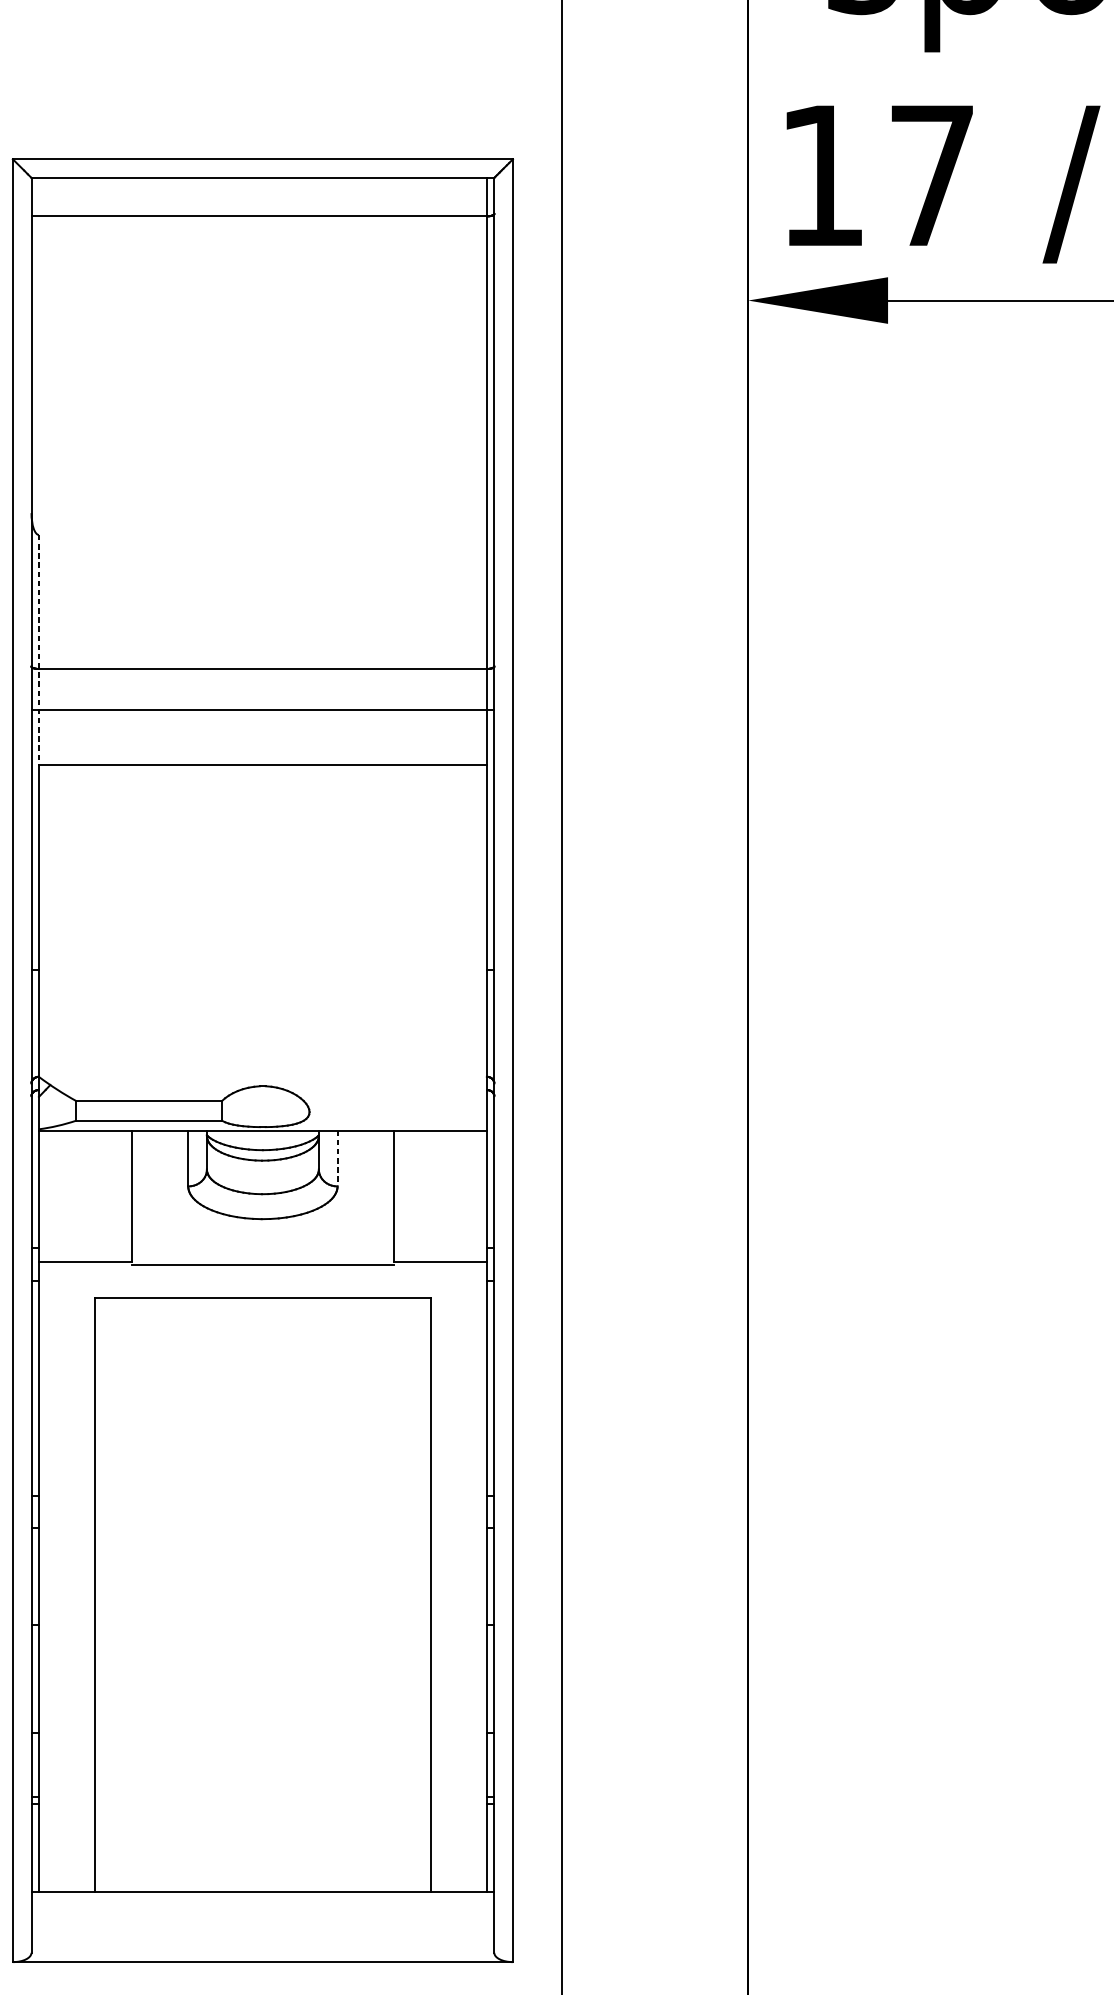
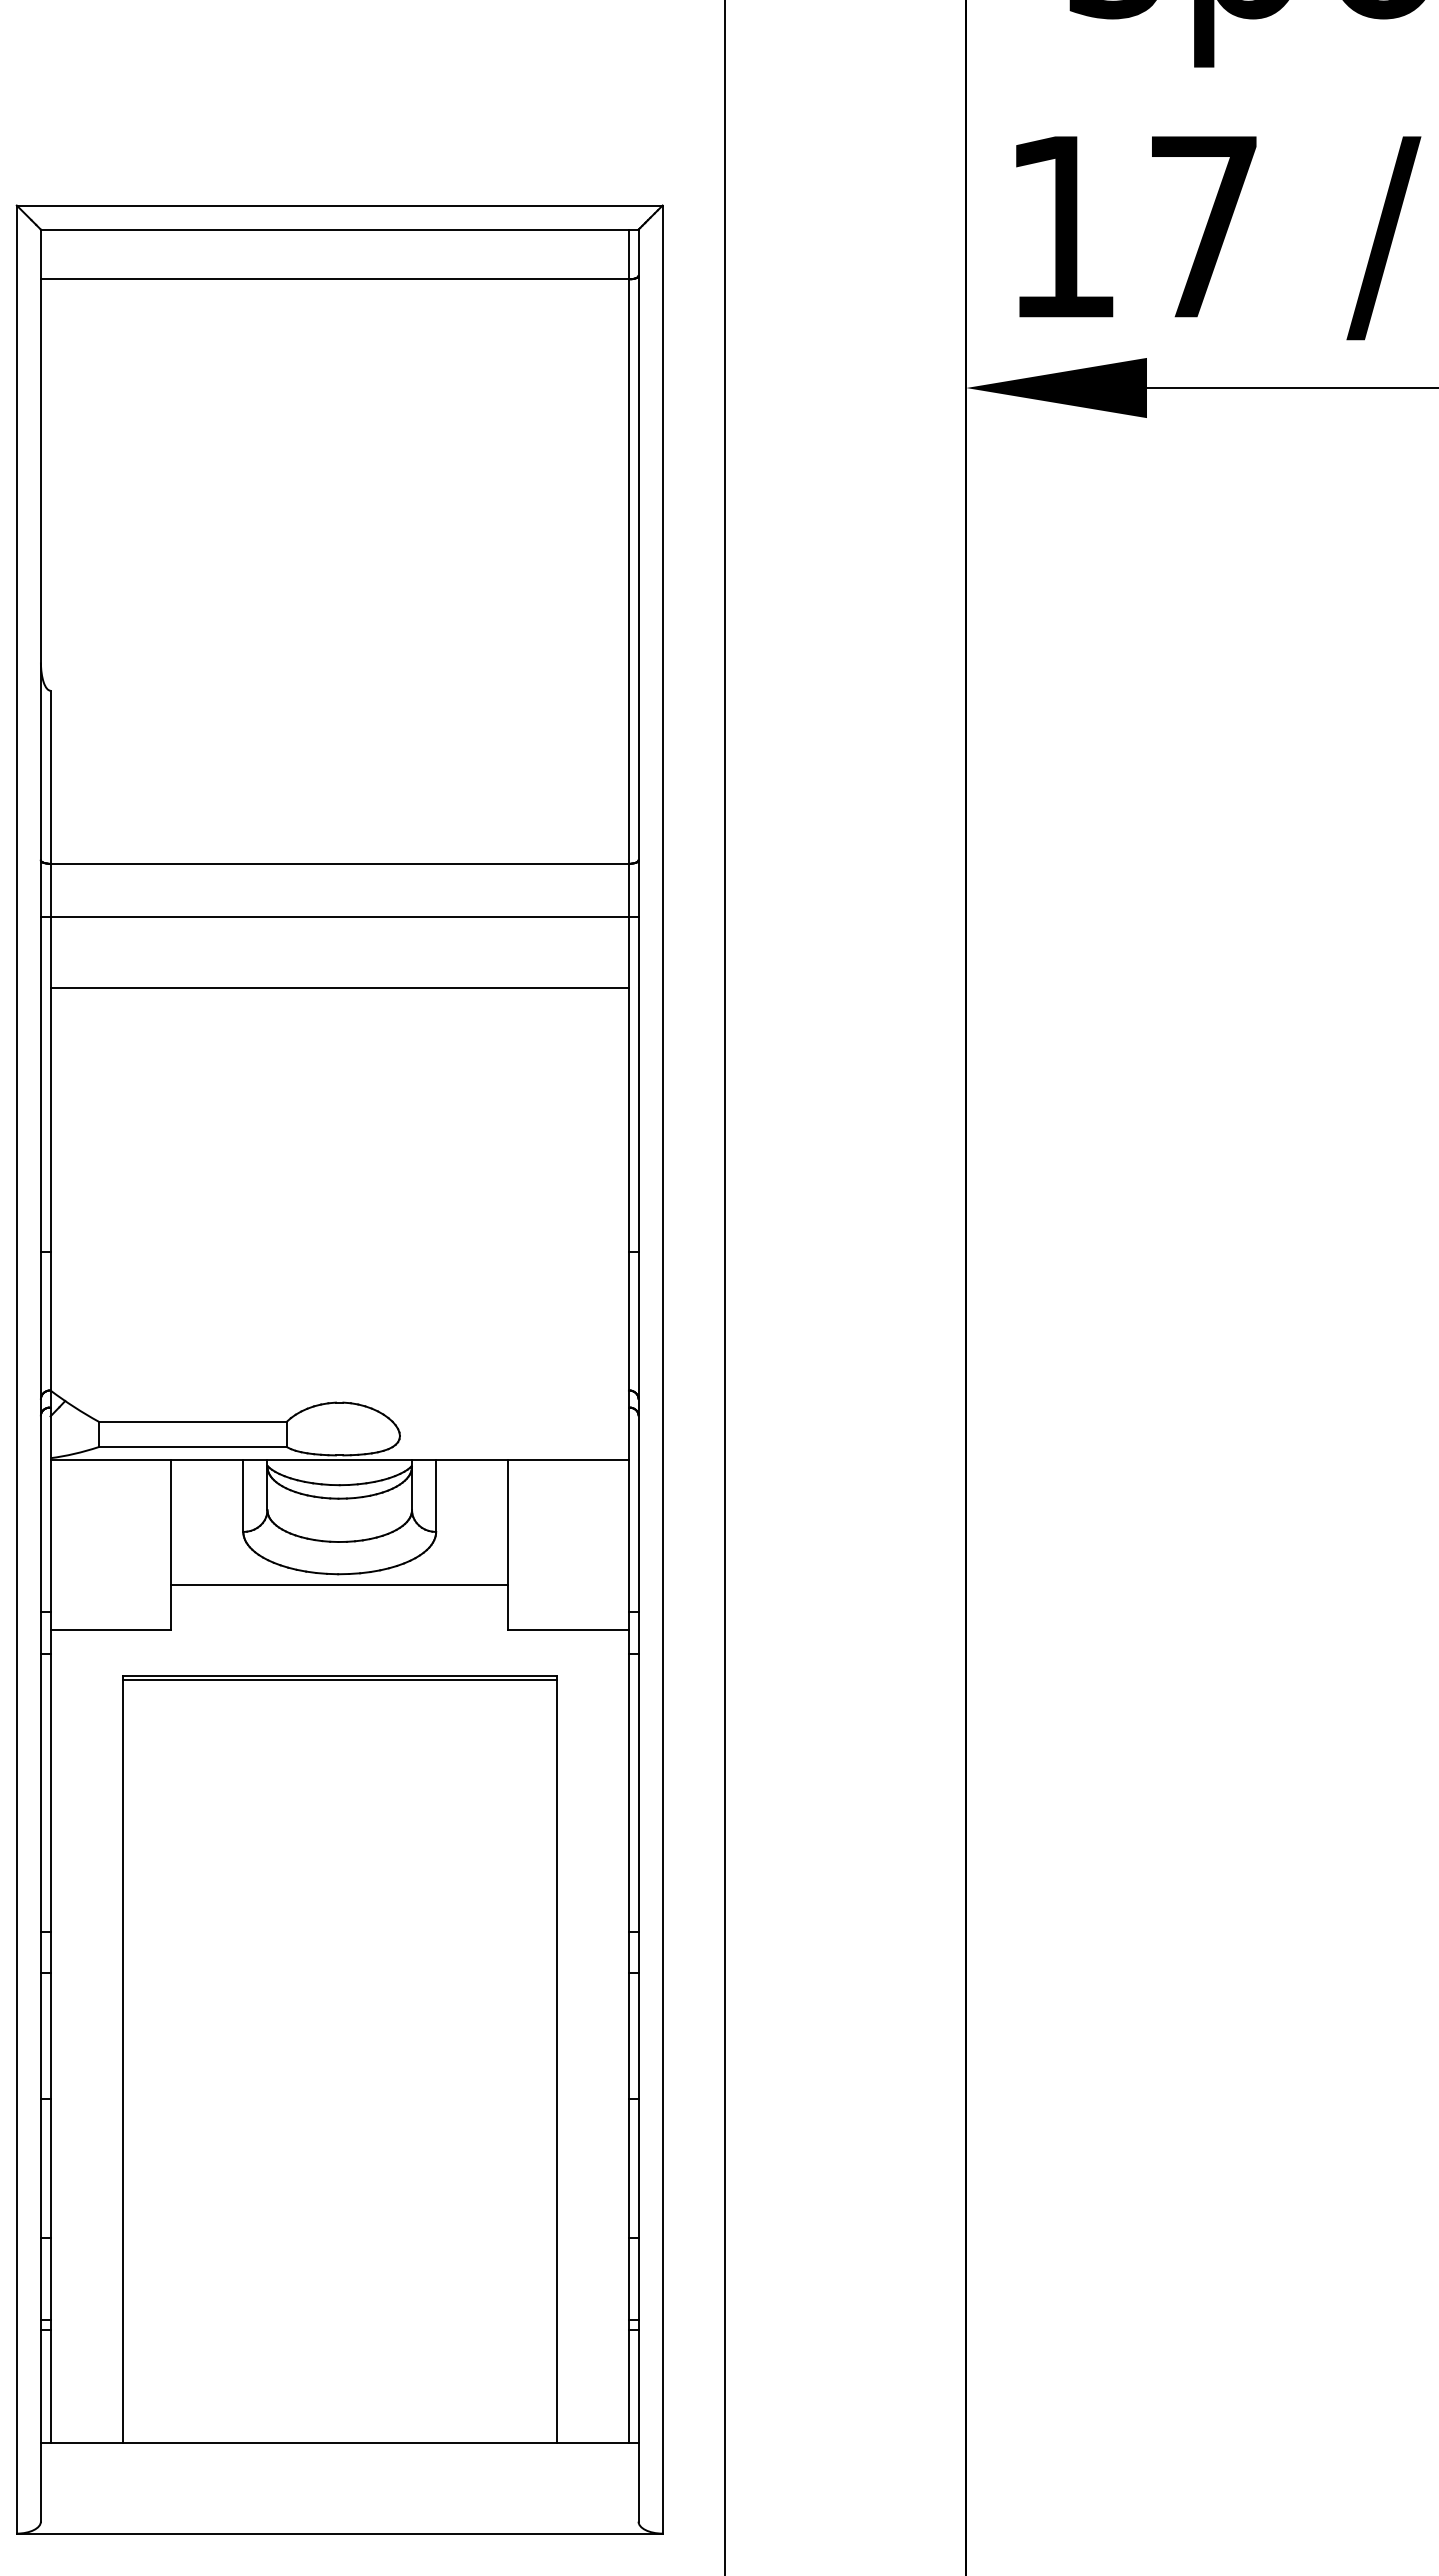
line: (38, 650) -> (50, 839), dashed -> solid
line: (337, 1158) -> (436, 1496), dashed -> solid
line: (262, 1264) -> (339, 1584), moved
line: (262, 1301) -> (339, 1680), added

